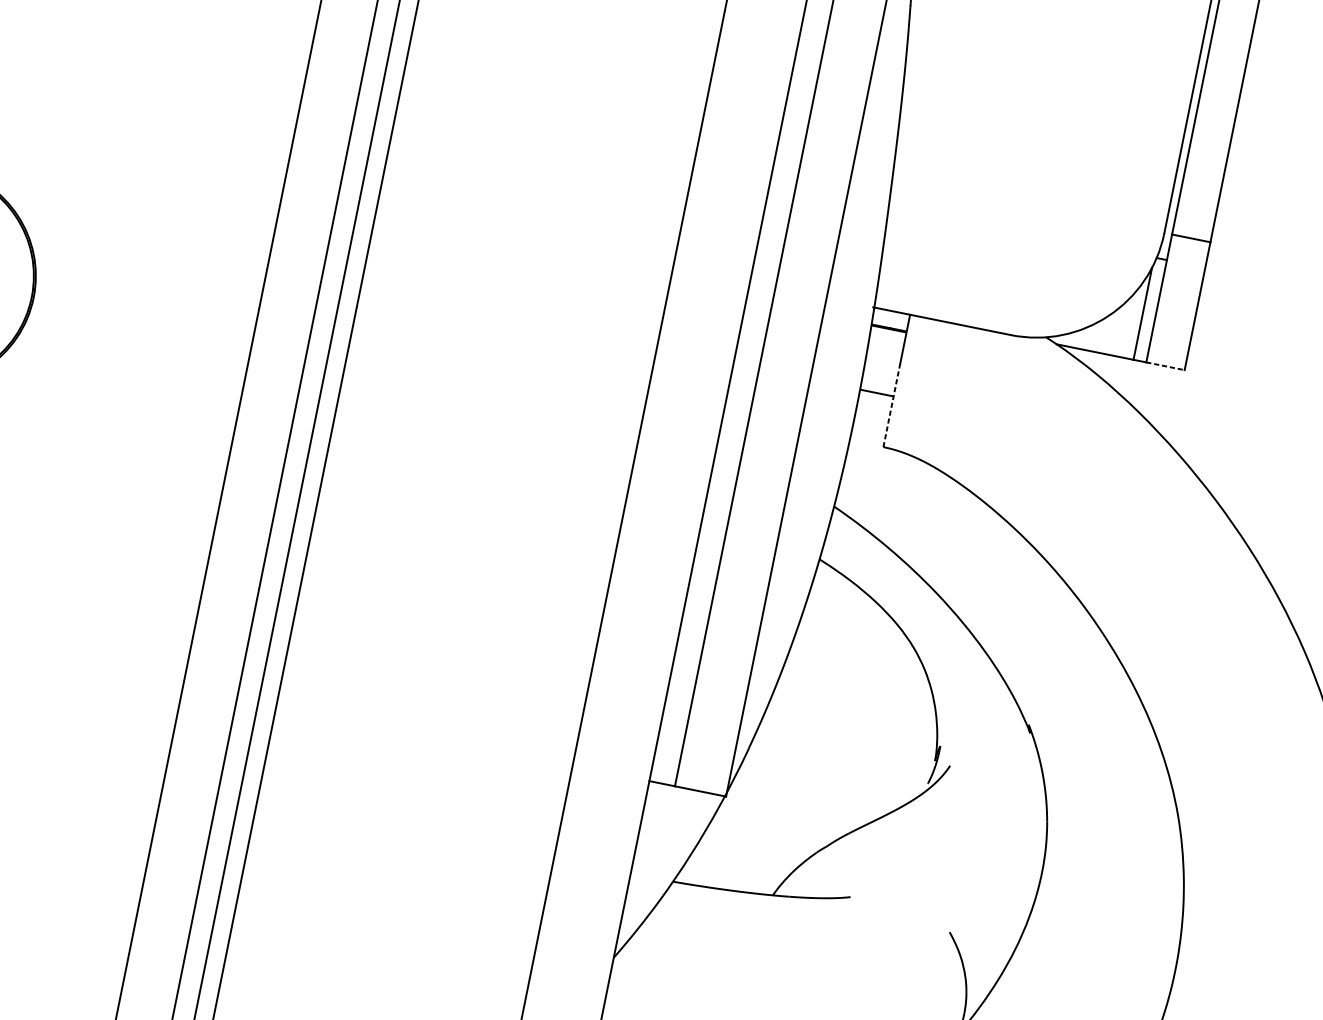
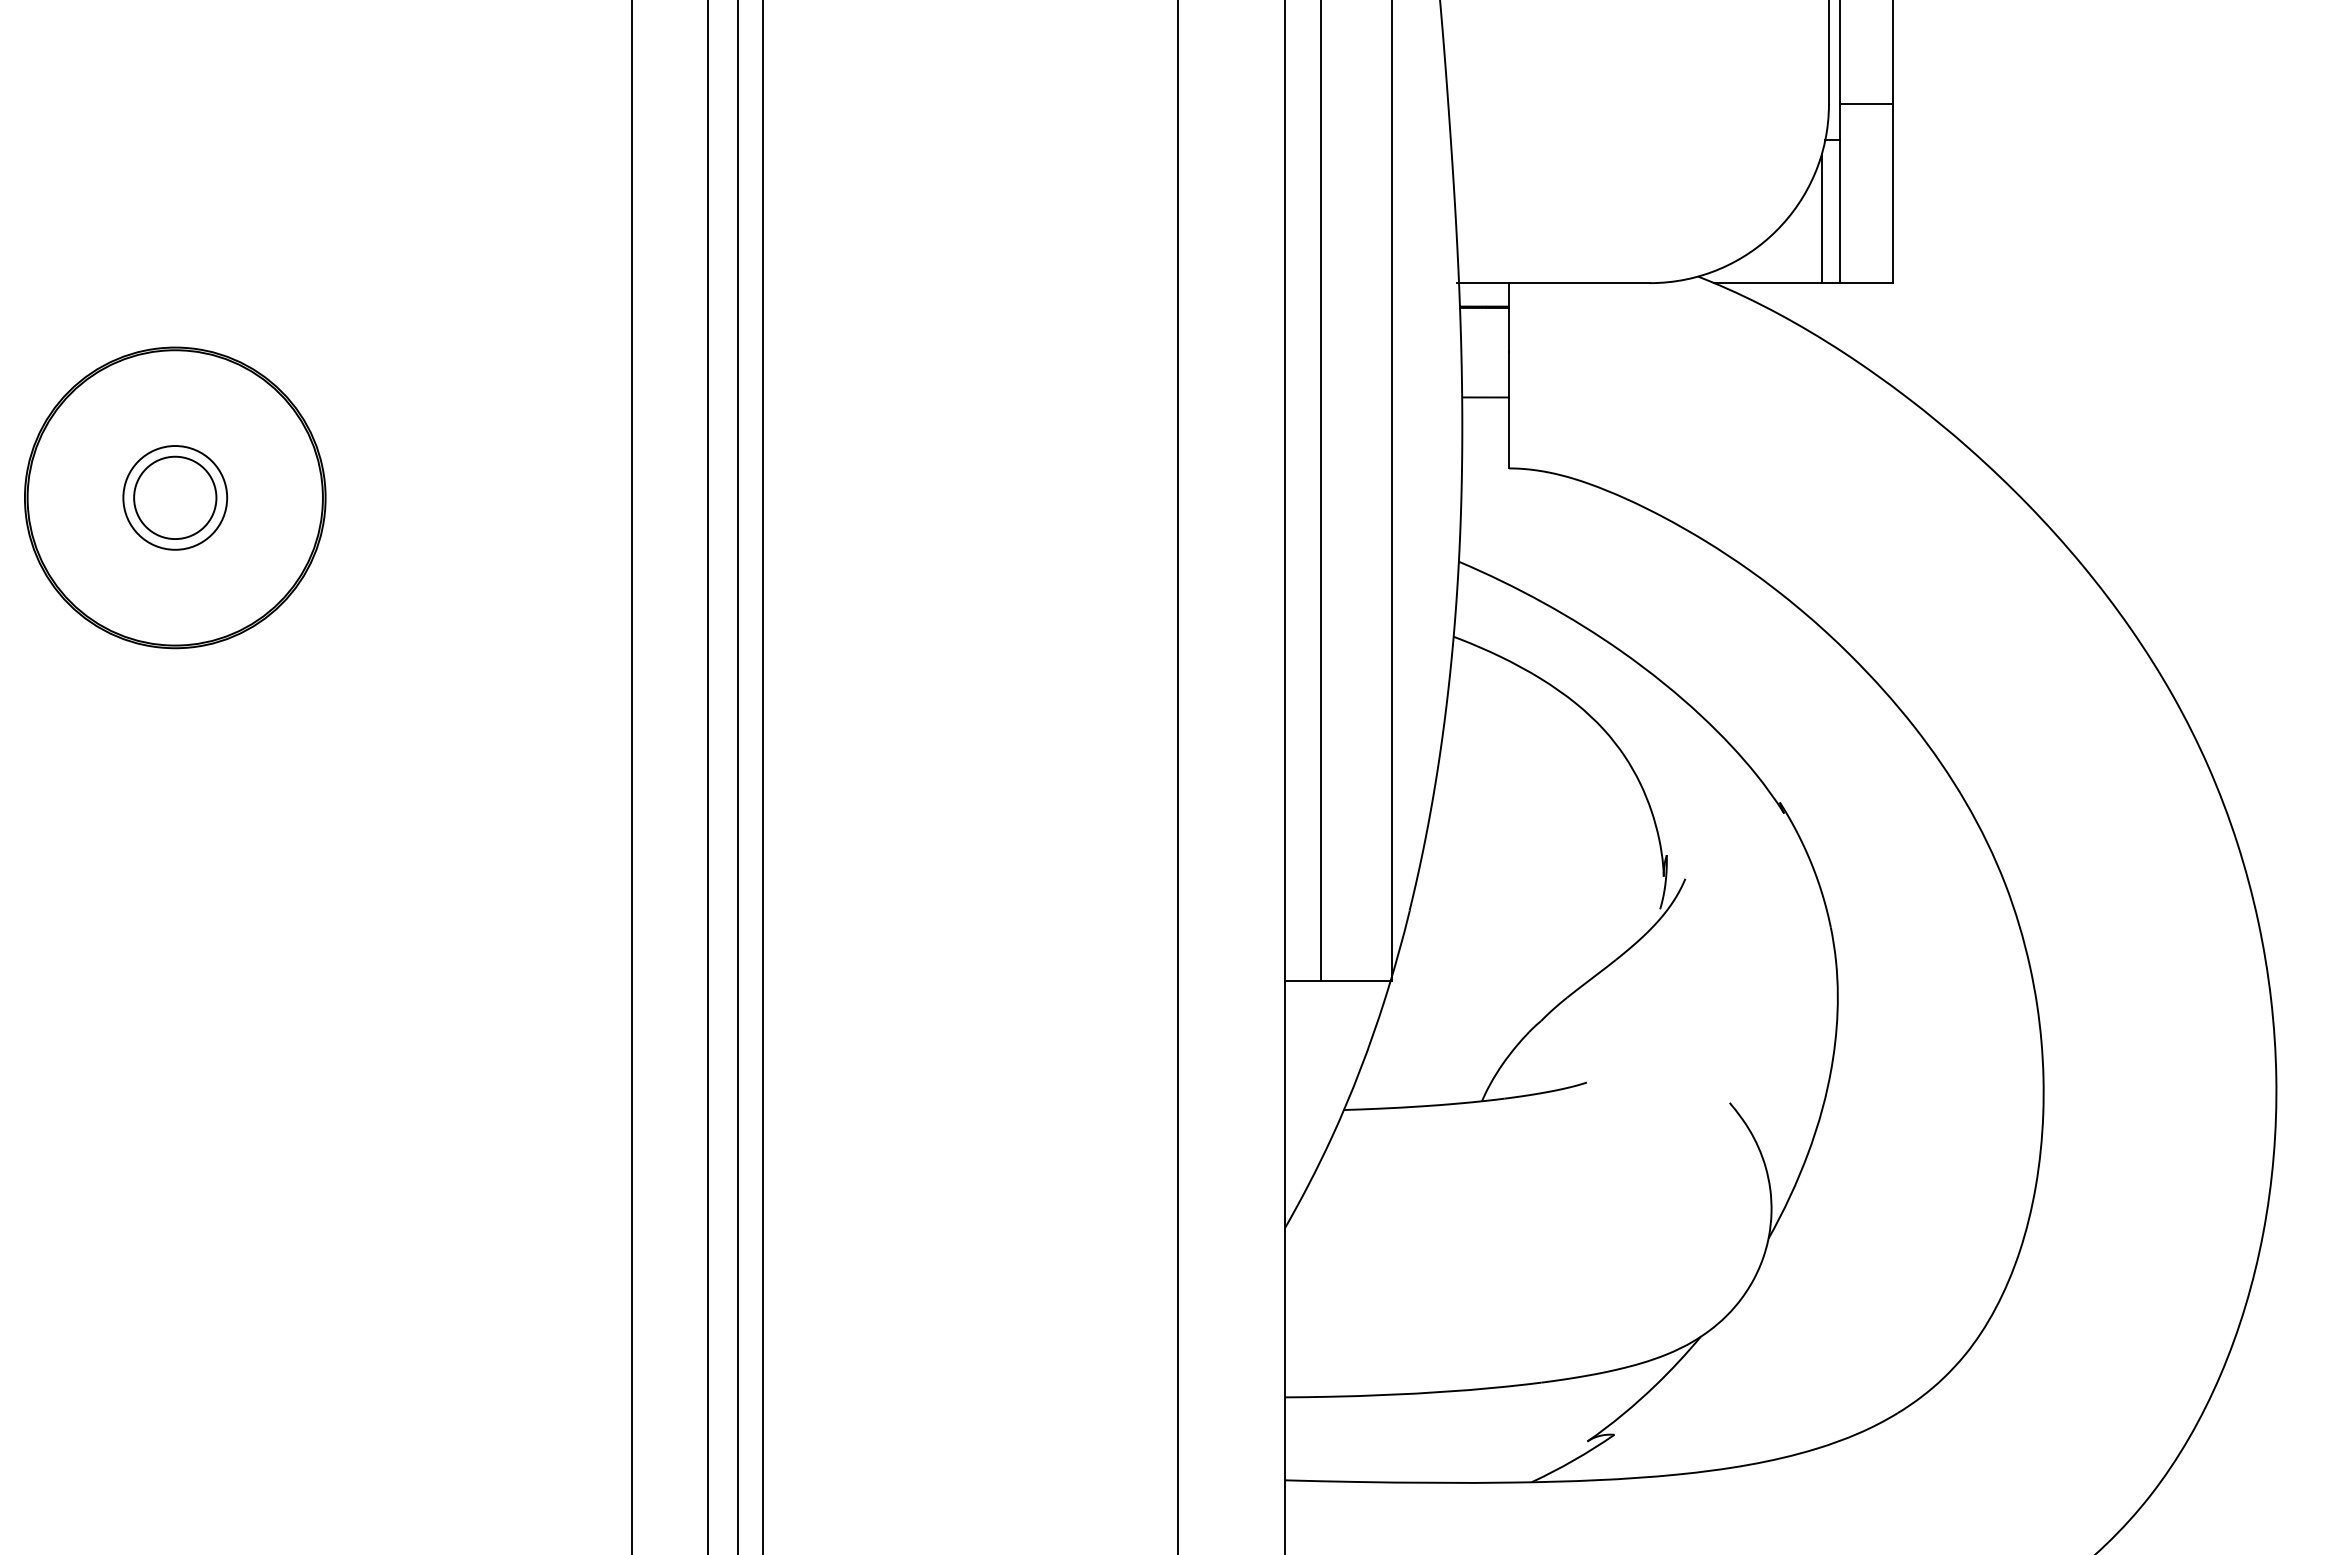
line: (1165, 366) -> (1866, 283), dashed -> solid
line: (892, 405) -> (1509, 409), dashed -> solid

